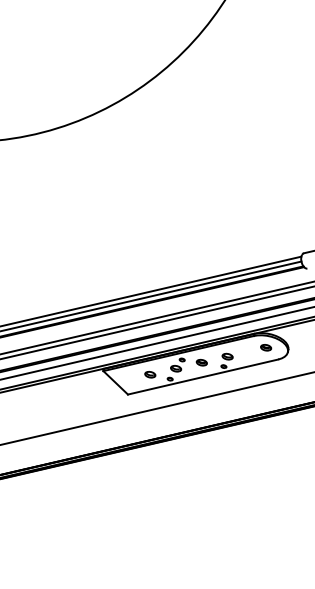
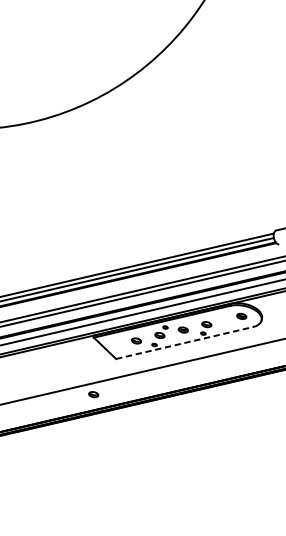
line: (203, 376) -> (184, 342), solid -> dashed
part: (103, 433) -> (93, 394), added

